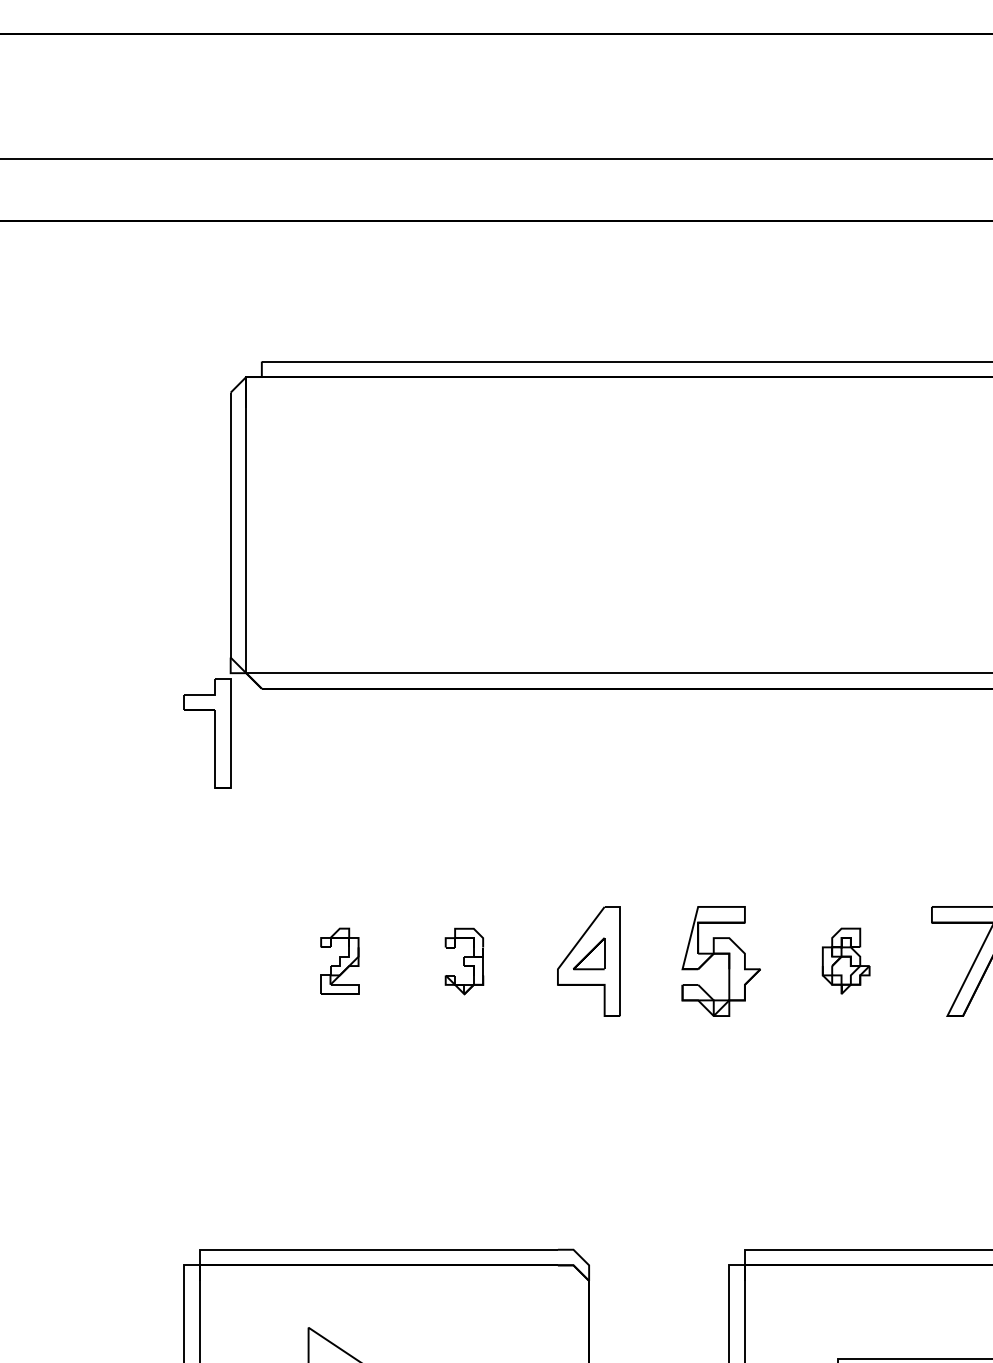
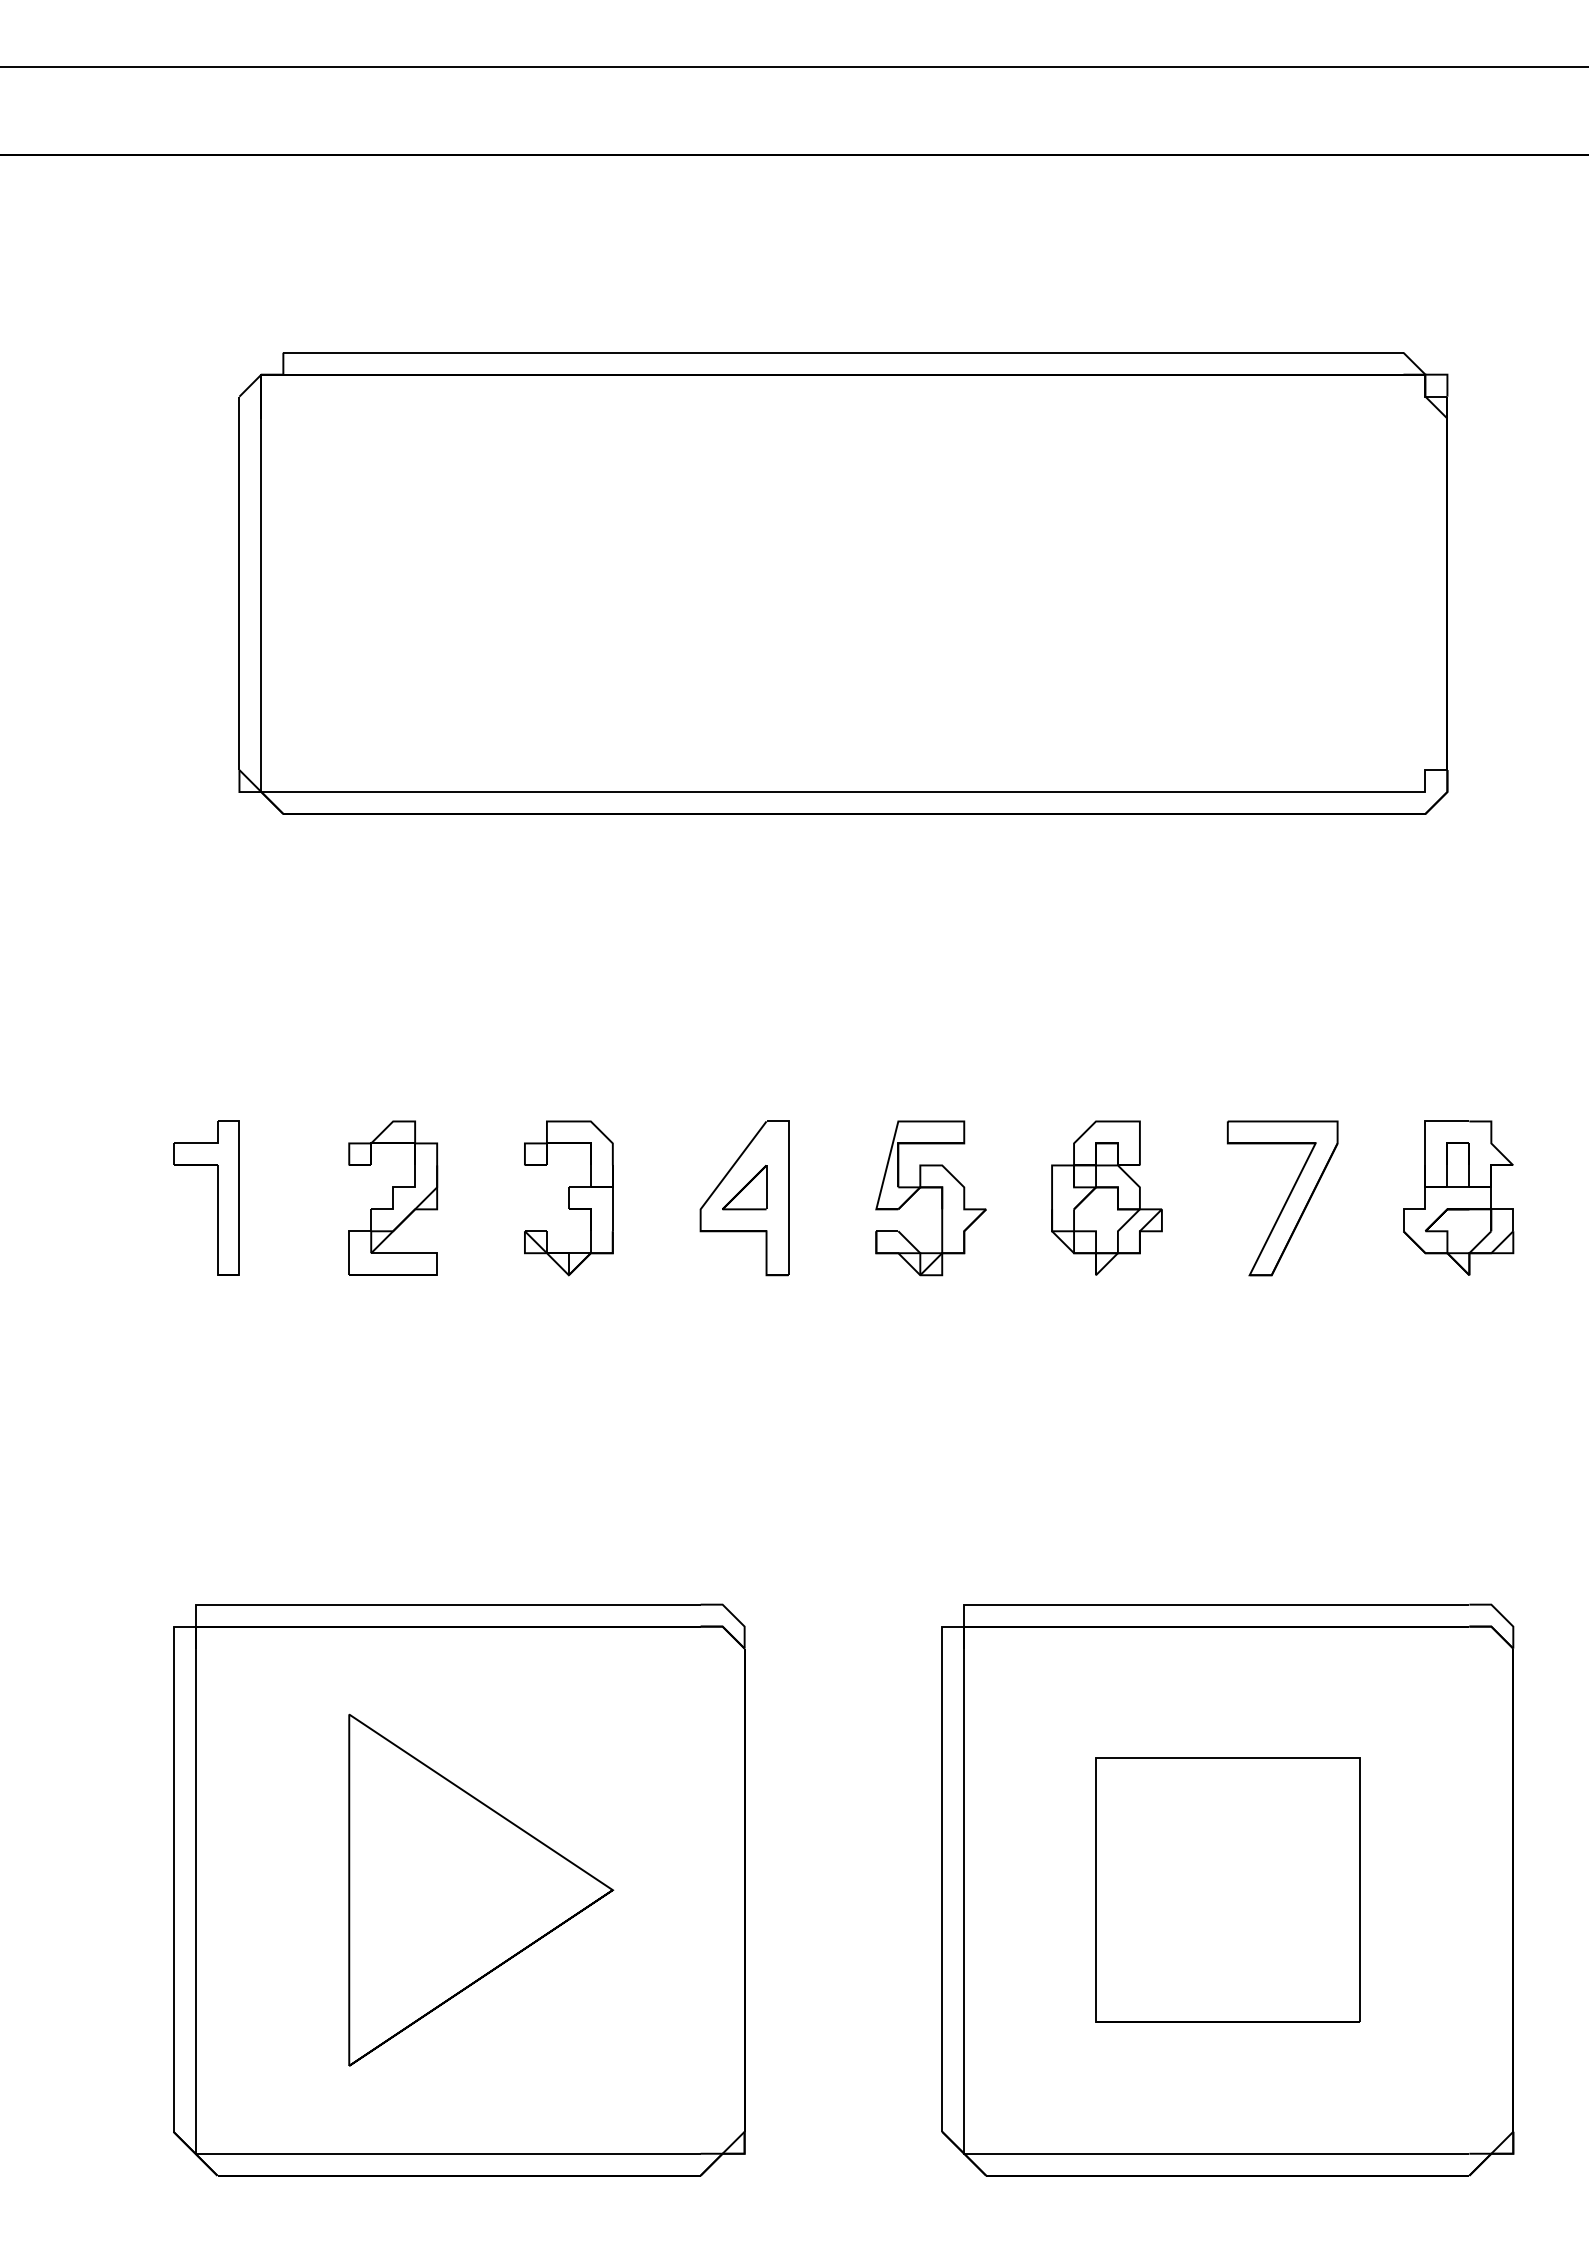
part: (215, 733) -> (217, 1197), moved
part: (339, 960) -> (393, 1197), size x1.67
part: (845, 960) -> (1106, 1197), size x1.67
part: (464, 961) -> (568, 1198), size x1.67

